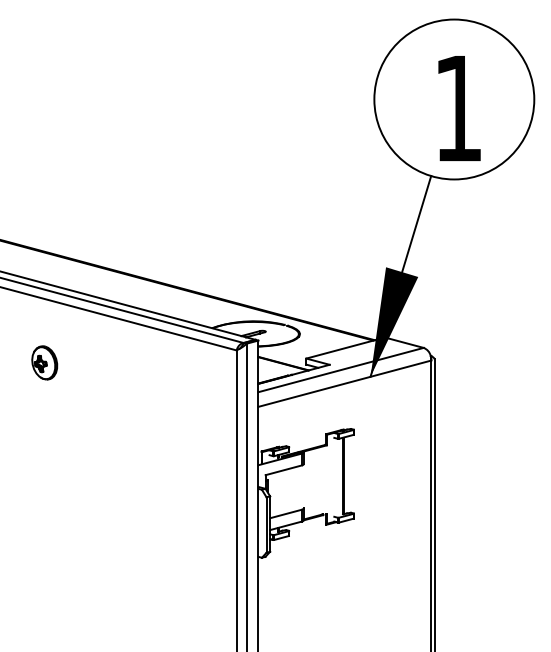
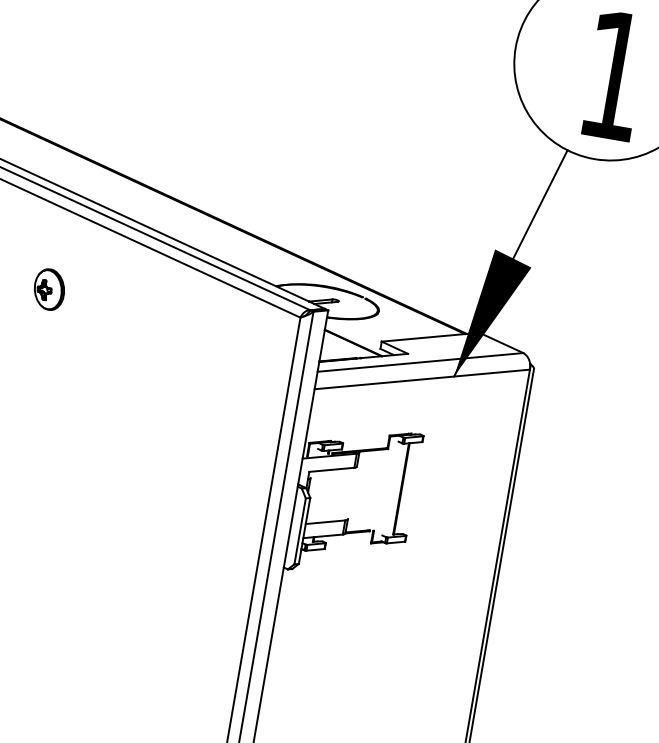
part: (44, 362) -> (49, 289), moved

